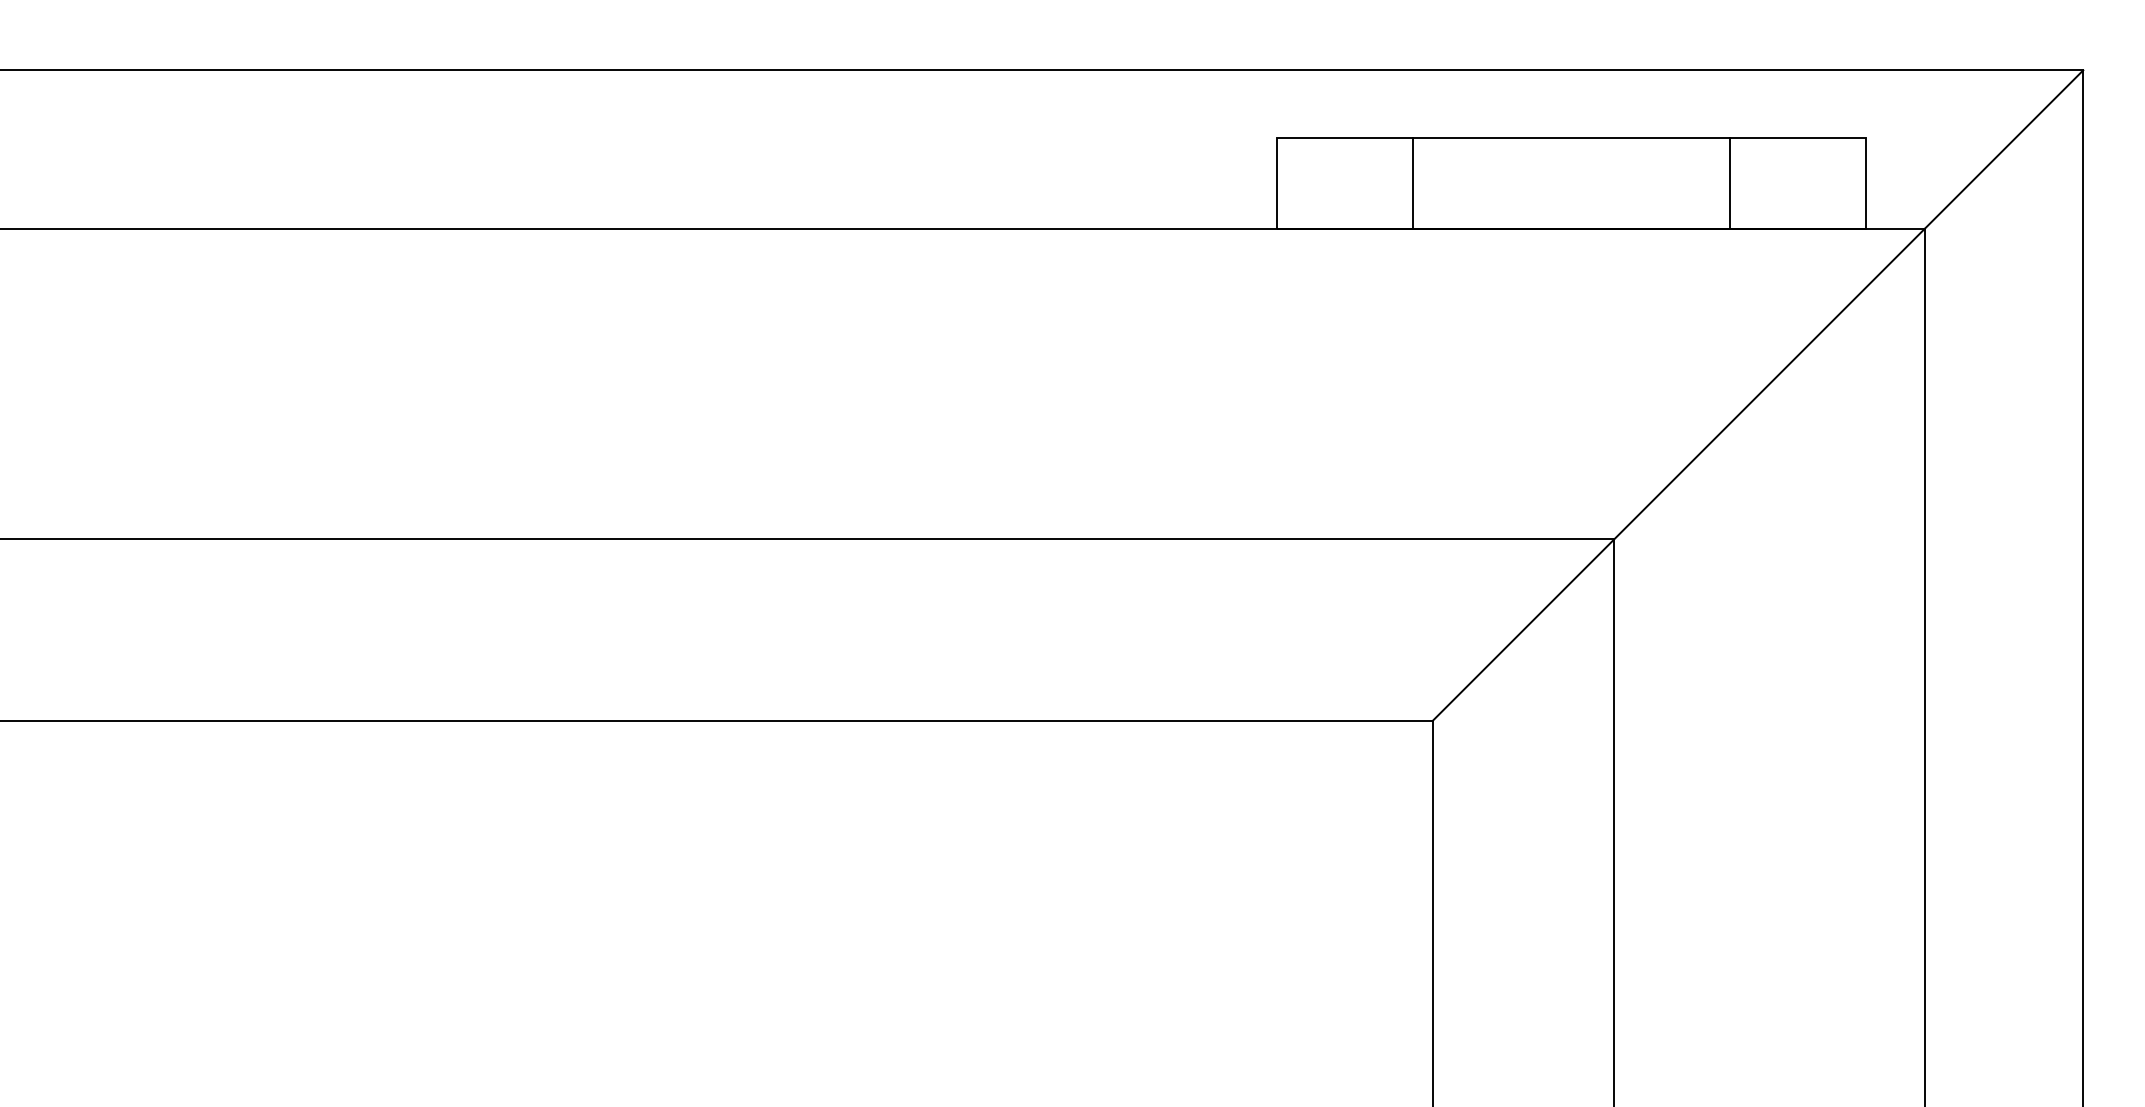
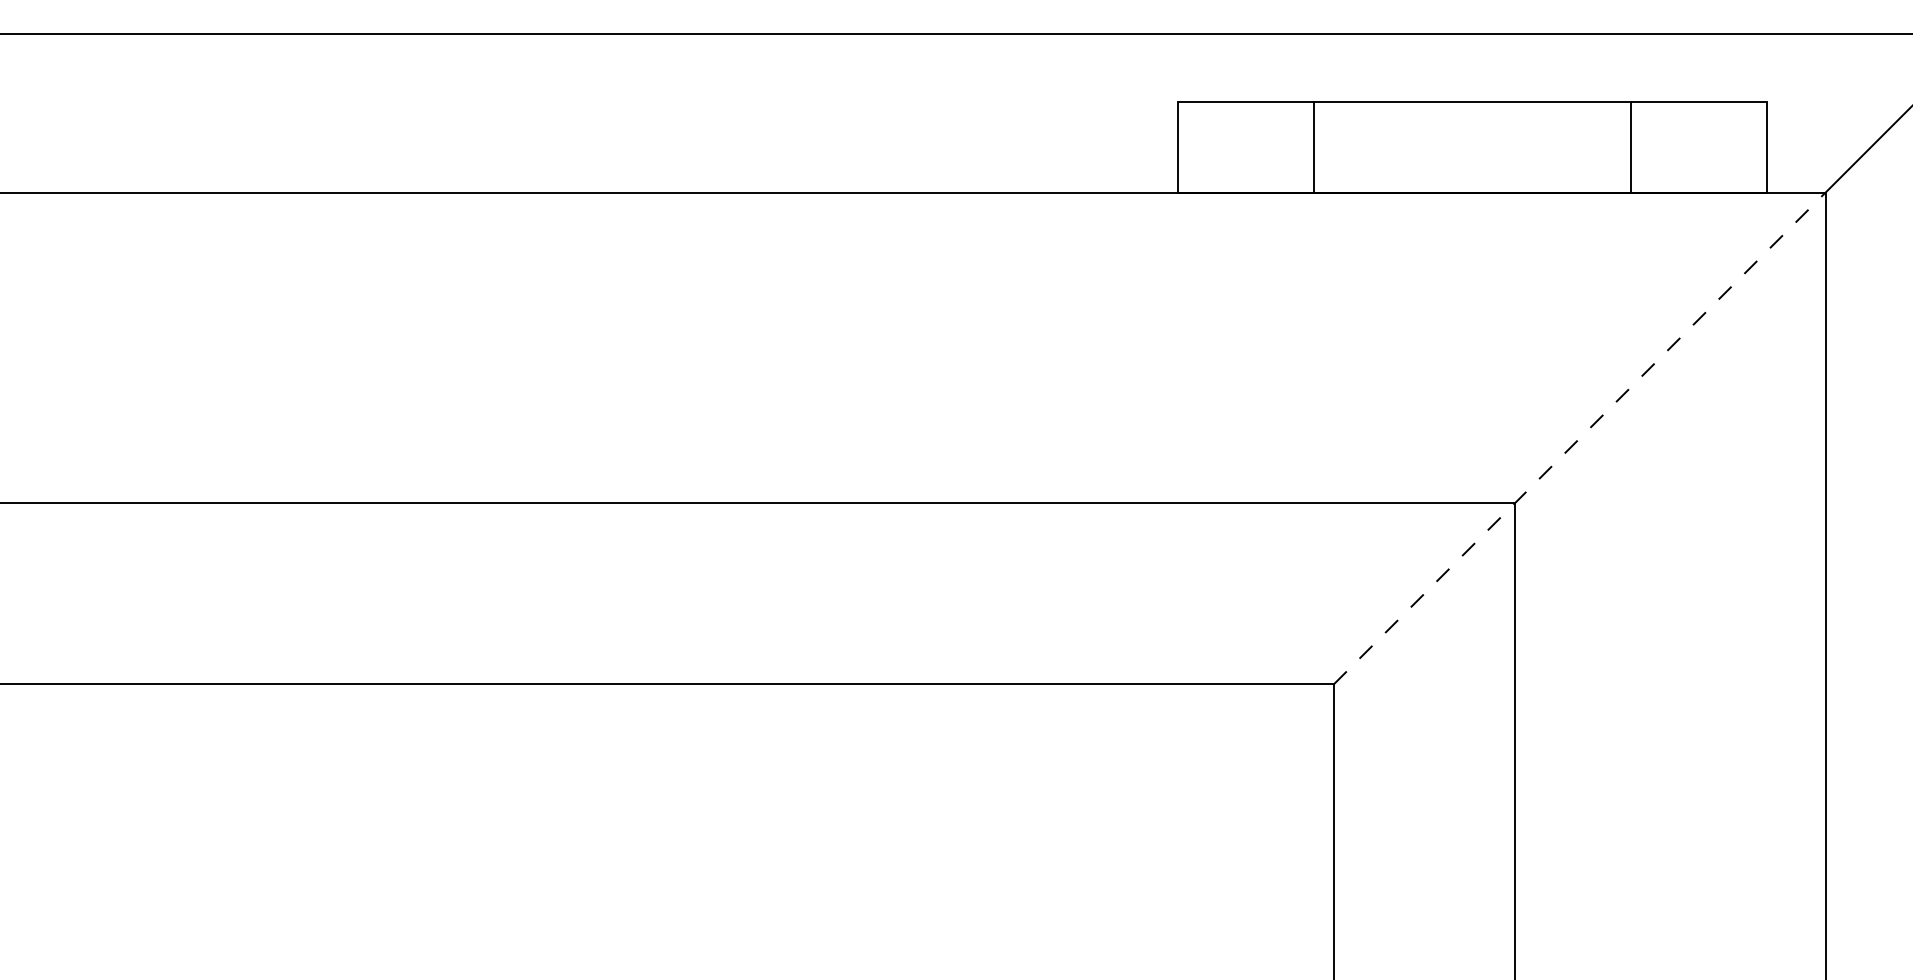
line: (1678, 474) -> (1579, 438), solid -> dashed

